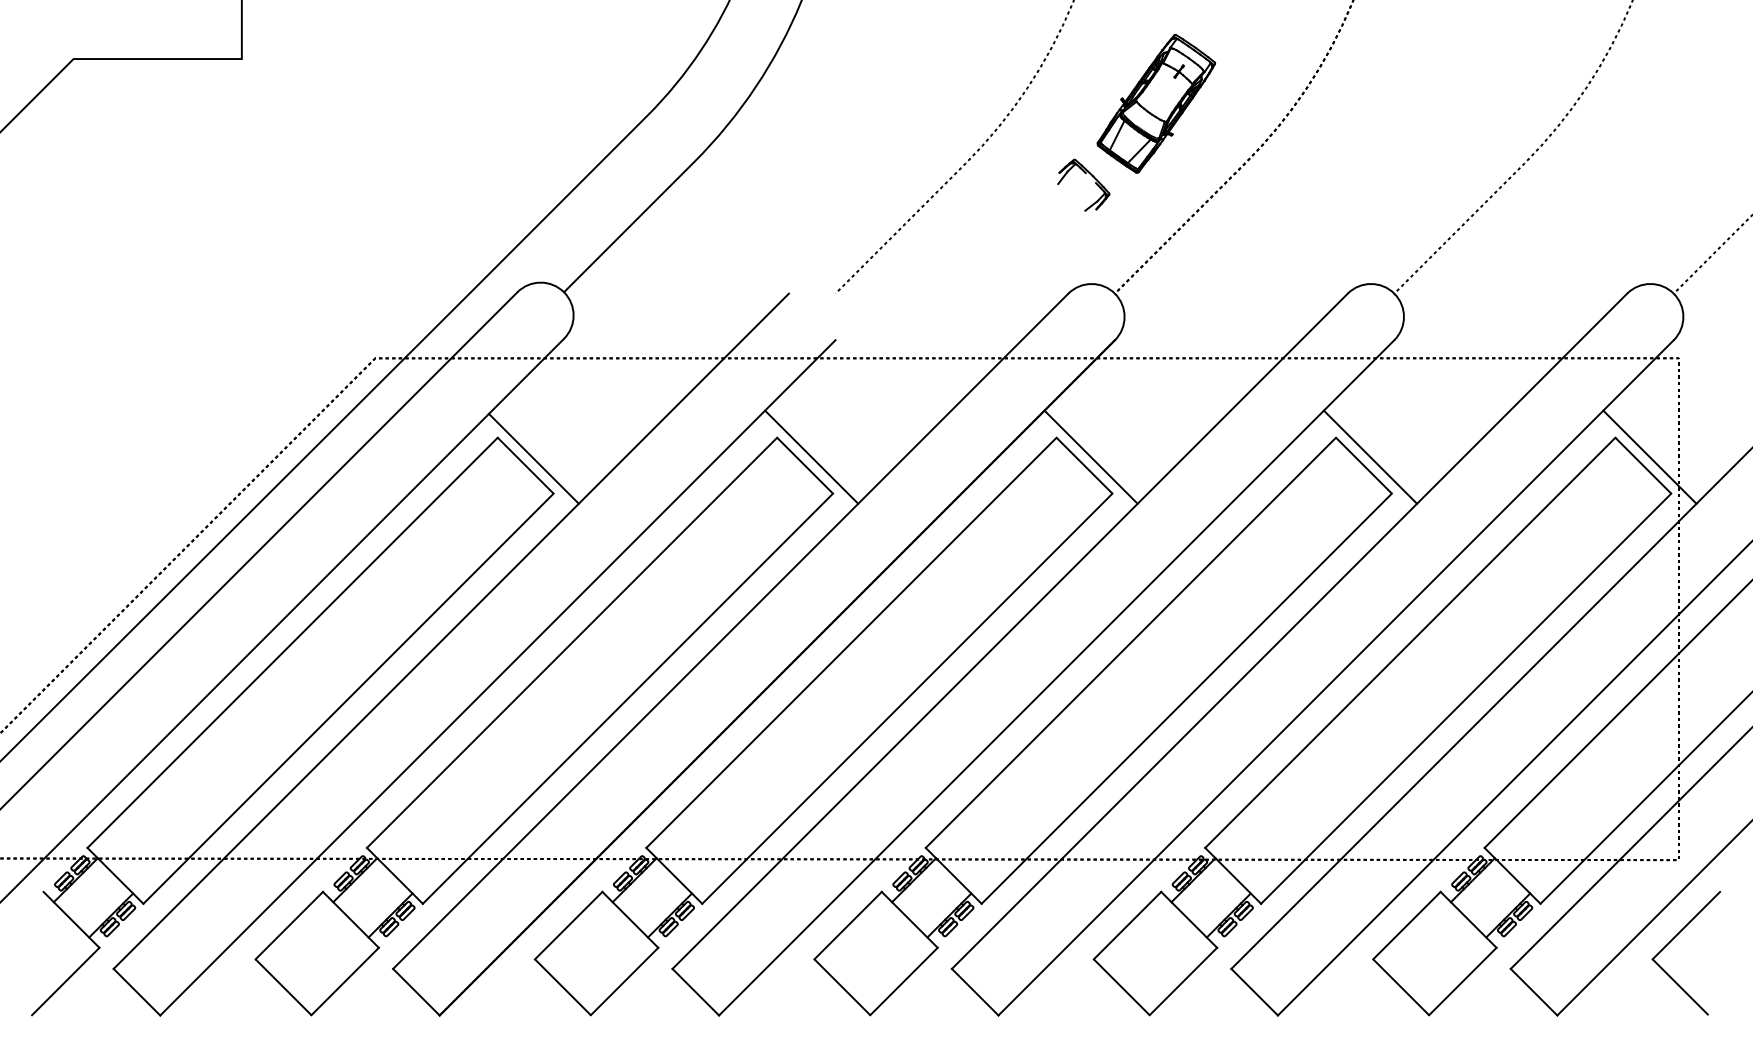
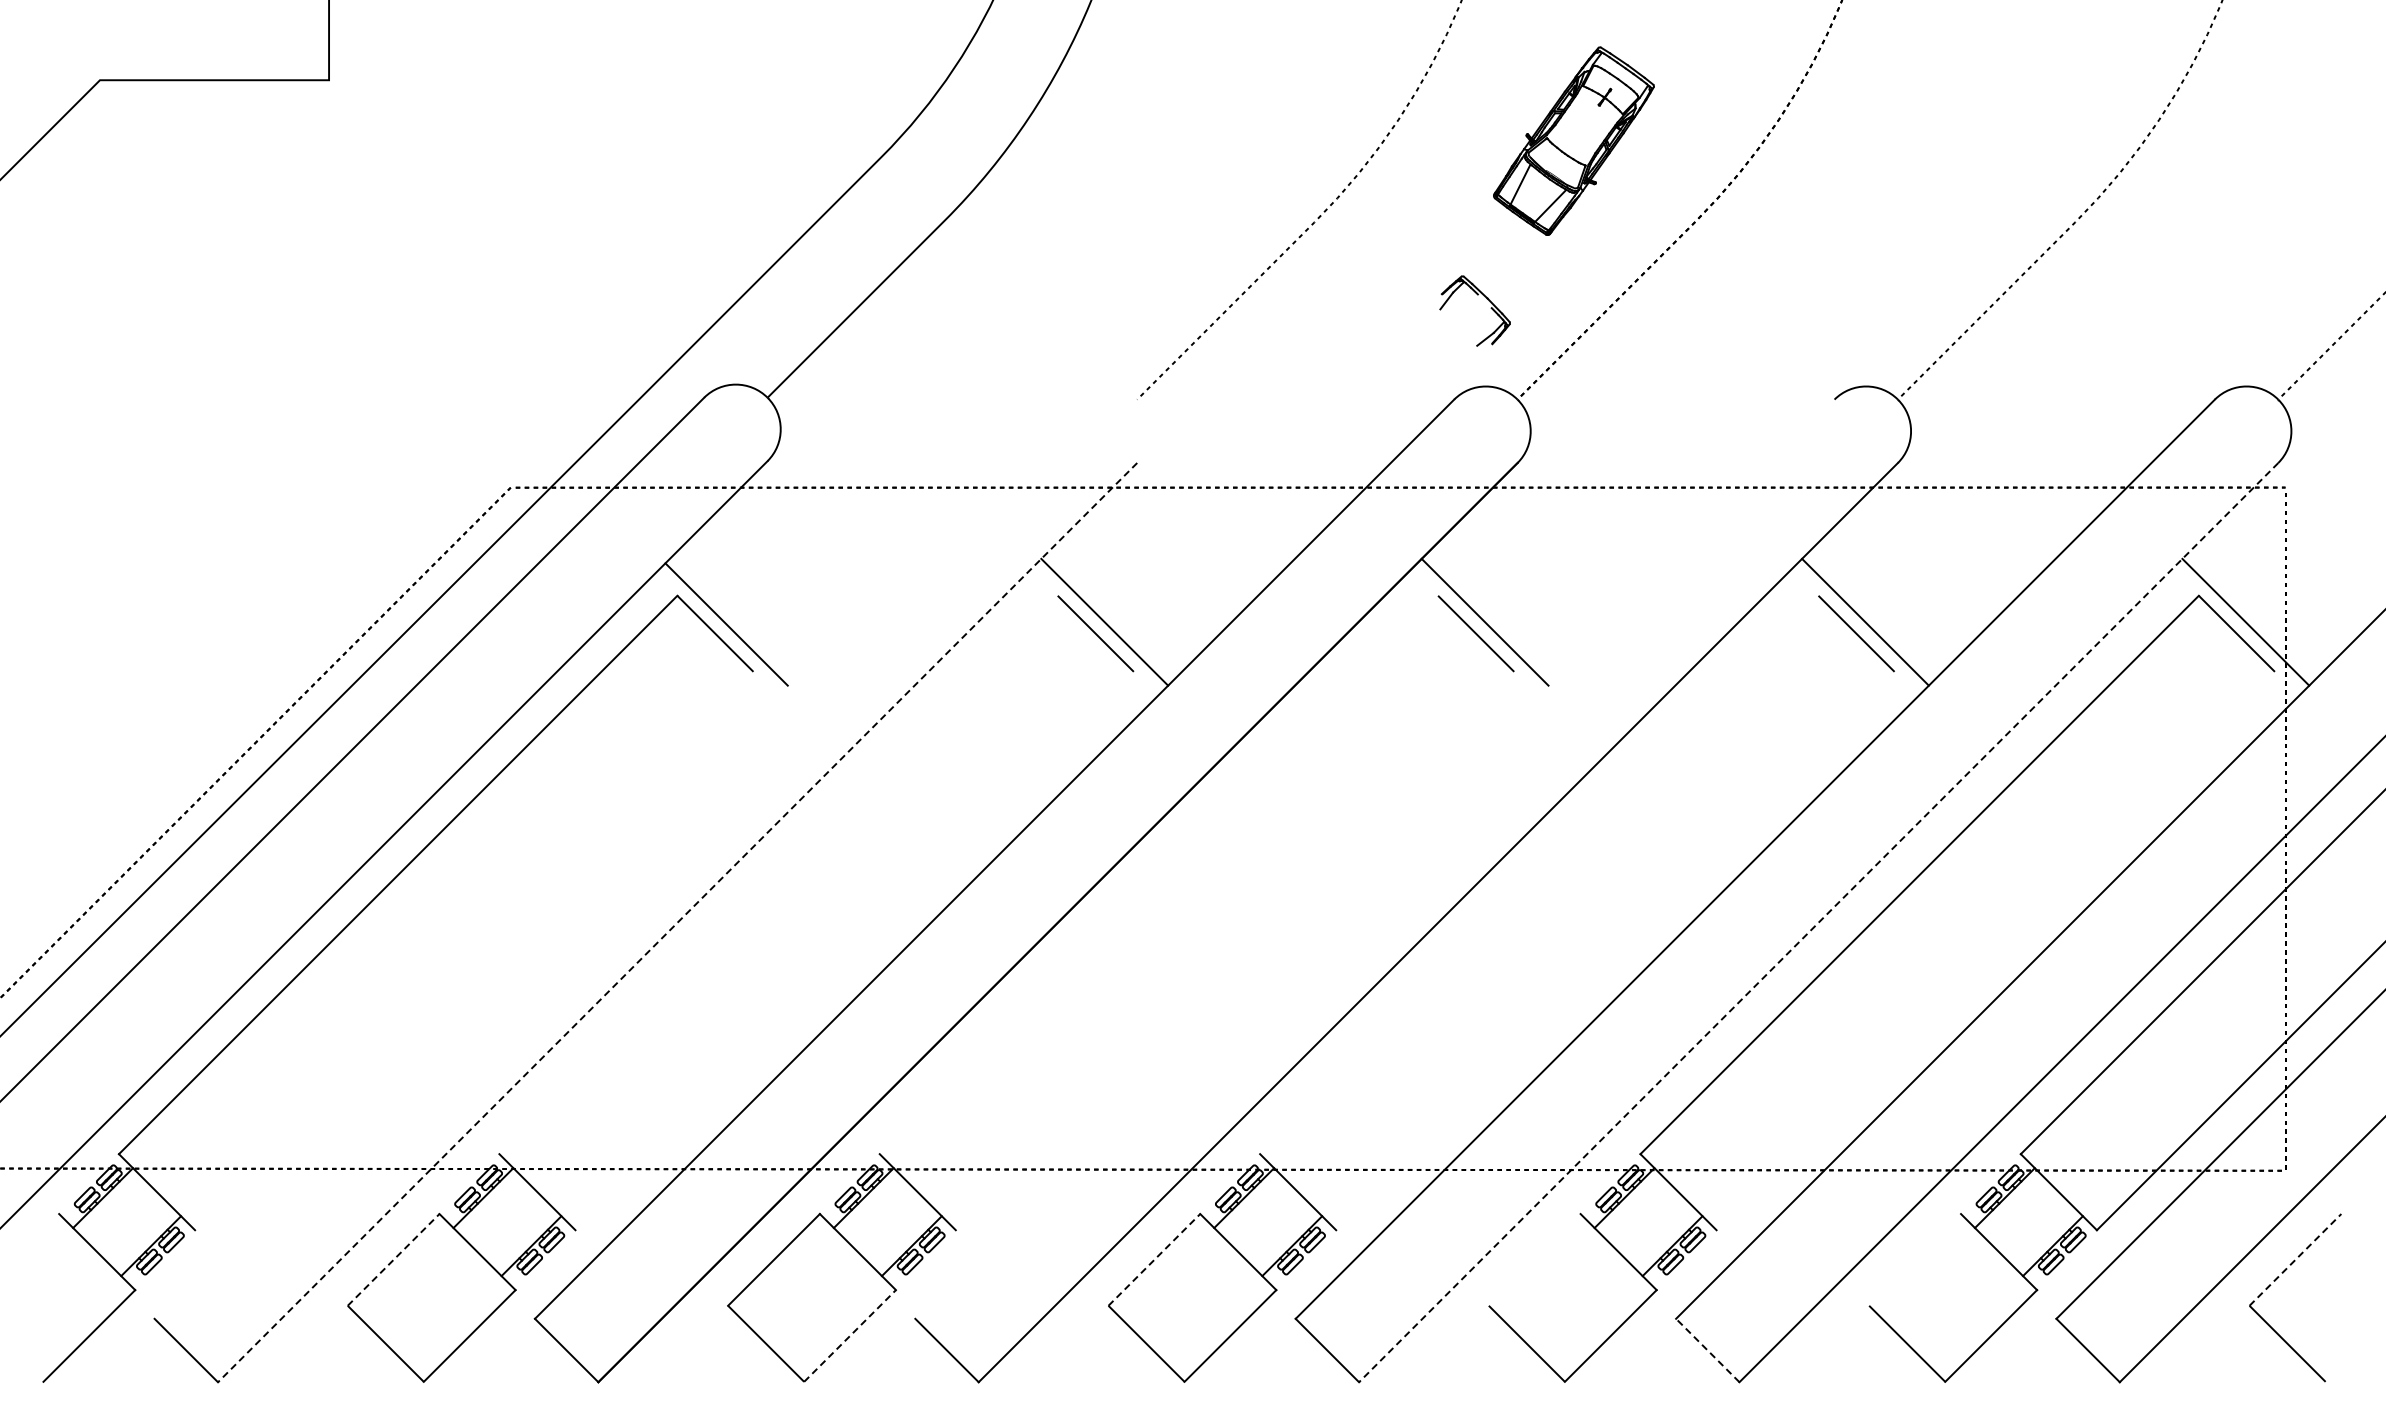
part: (1085, 173) -> (1477, 295), moved
line: (450, 630) -> (613, 858), removed
line: (1009, 630) -> (1374, 858), removed
line: (572, 642) -> (778, 874), removed
line: (851, 642) -> (1158, 874), removed
line: (1131, 642) -> (1539, 874), removed
line: (497, 677) -> (677, 922), solid -> dashed
line: (1335, 677) -> (1818, 922), solid -> dashed
line: (348, 698) -> (474, 950), removed
line: (627, 698) -> (854, 950), removed
line: (906, 698) -> (1234, 950), removed
line: (1186, 698) -> (1615, 950), removed
line: (1466, 698) -> (1995, 950), removed
line: (289, 925) -> (393, 1259), solid -> dashed
line: (848, 925) -> (1154, 1259), solid -> dashed
line: (1127, 925) -> (1534, 1259), removed
line: (1407, 925) -> (1915, 1259), removed
line: (1686, 925) -> (2295, 1259), solid -> dashed
line: (624, 981) -> (850, 1335), solid -> dashed
line: (1254, 992) -> (1707, 1350), solid -> dashed

